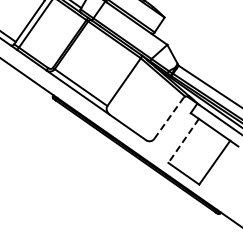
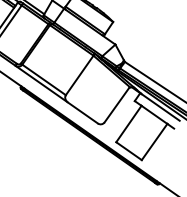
line: (169, 117) -> (117, 104), dashed -> solid
line: (183, 140) -> (128, 123), dashed -> solid

